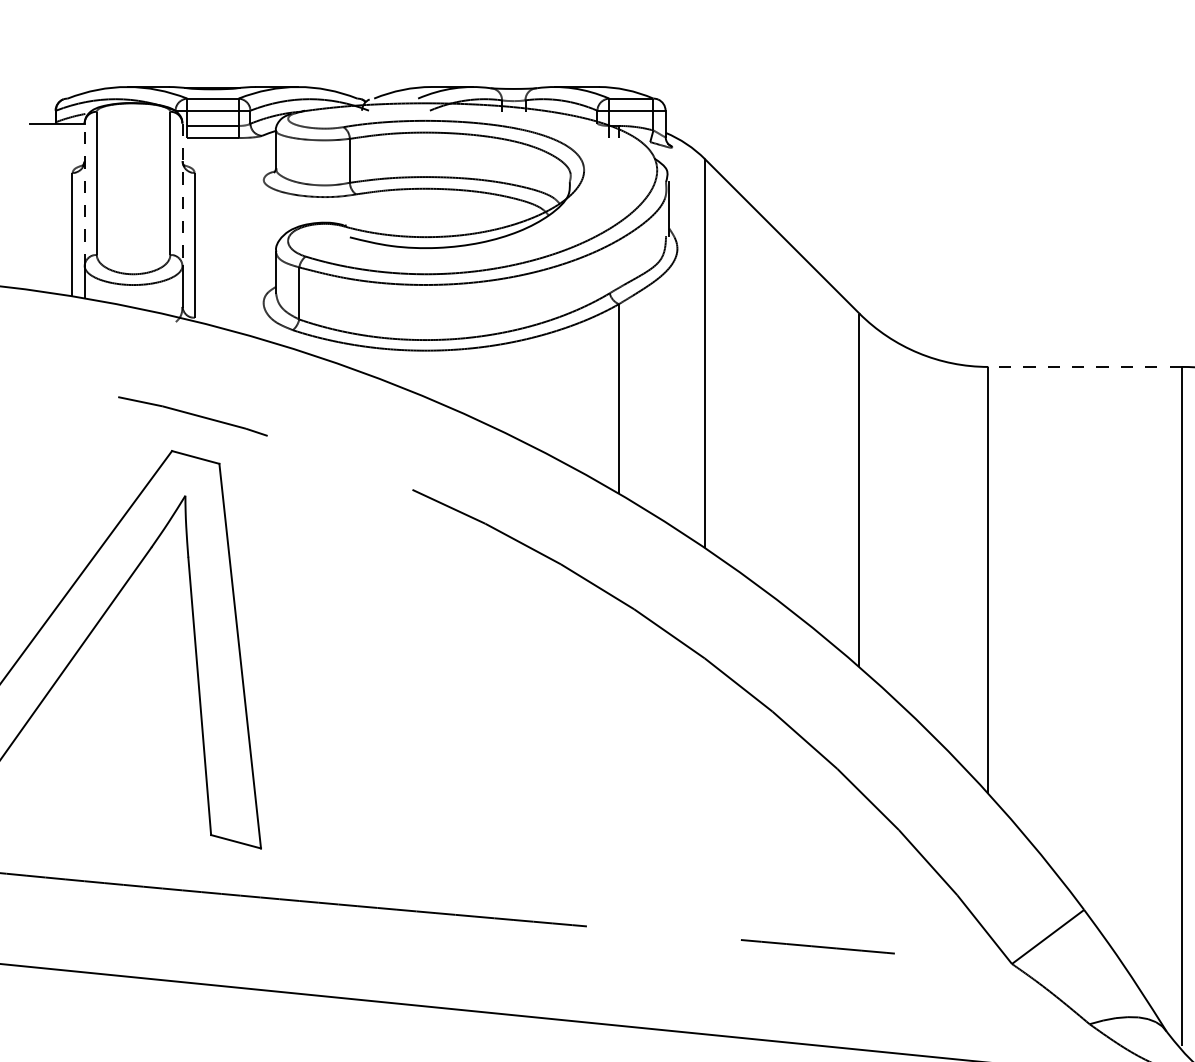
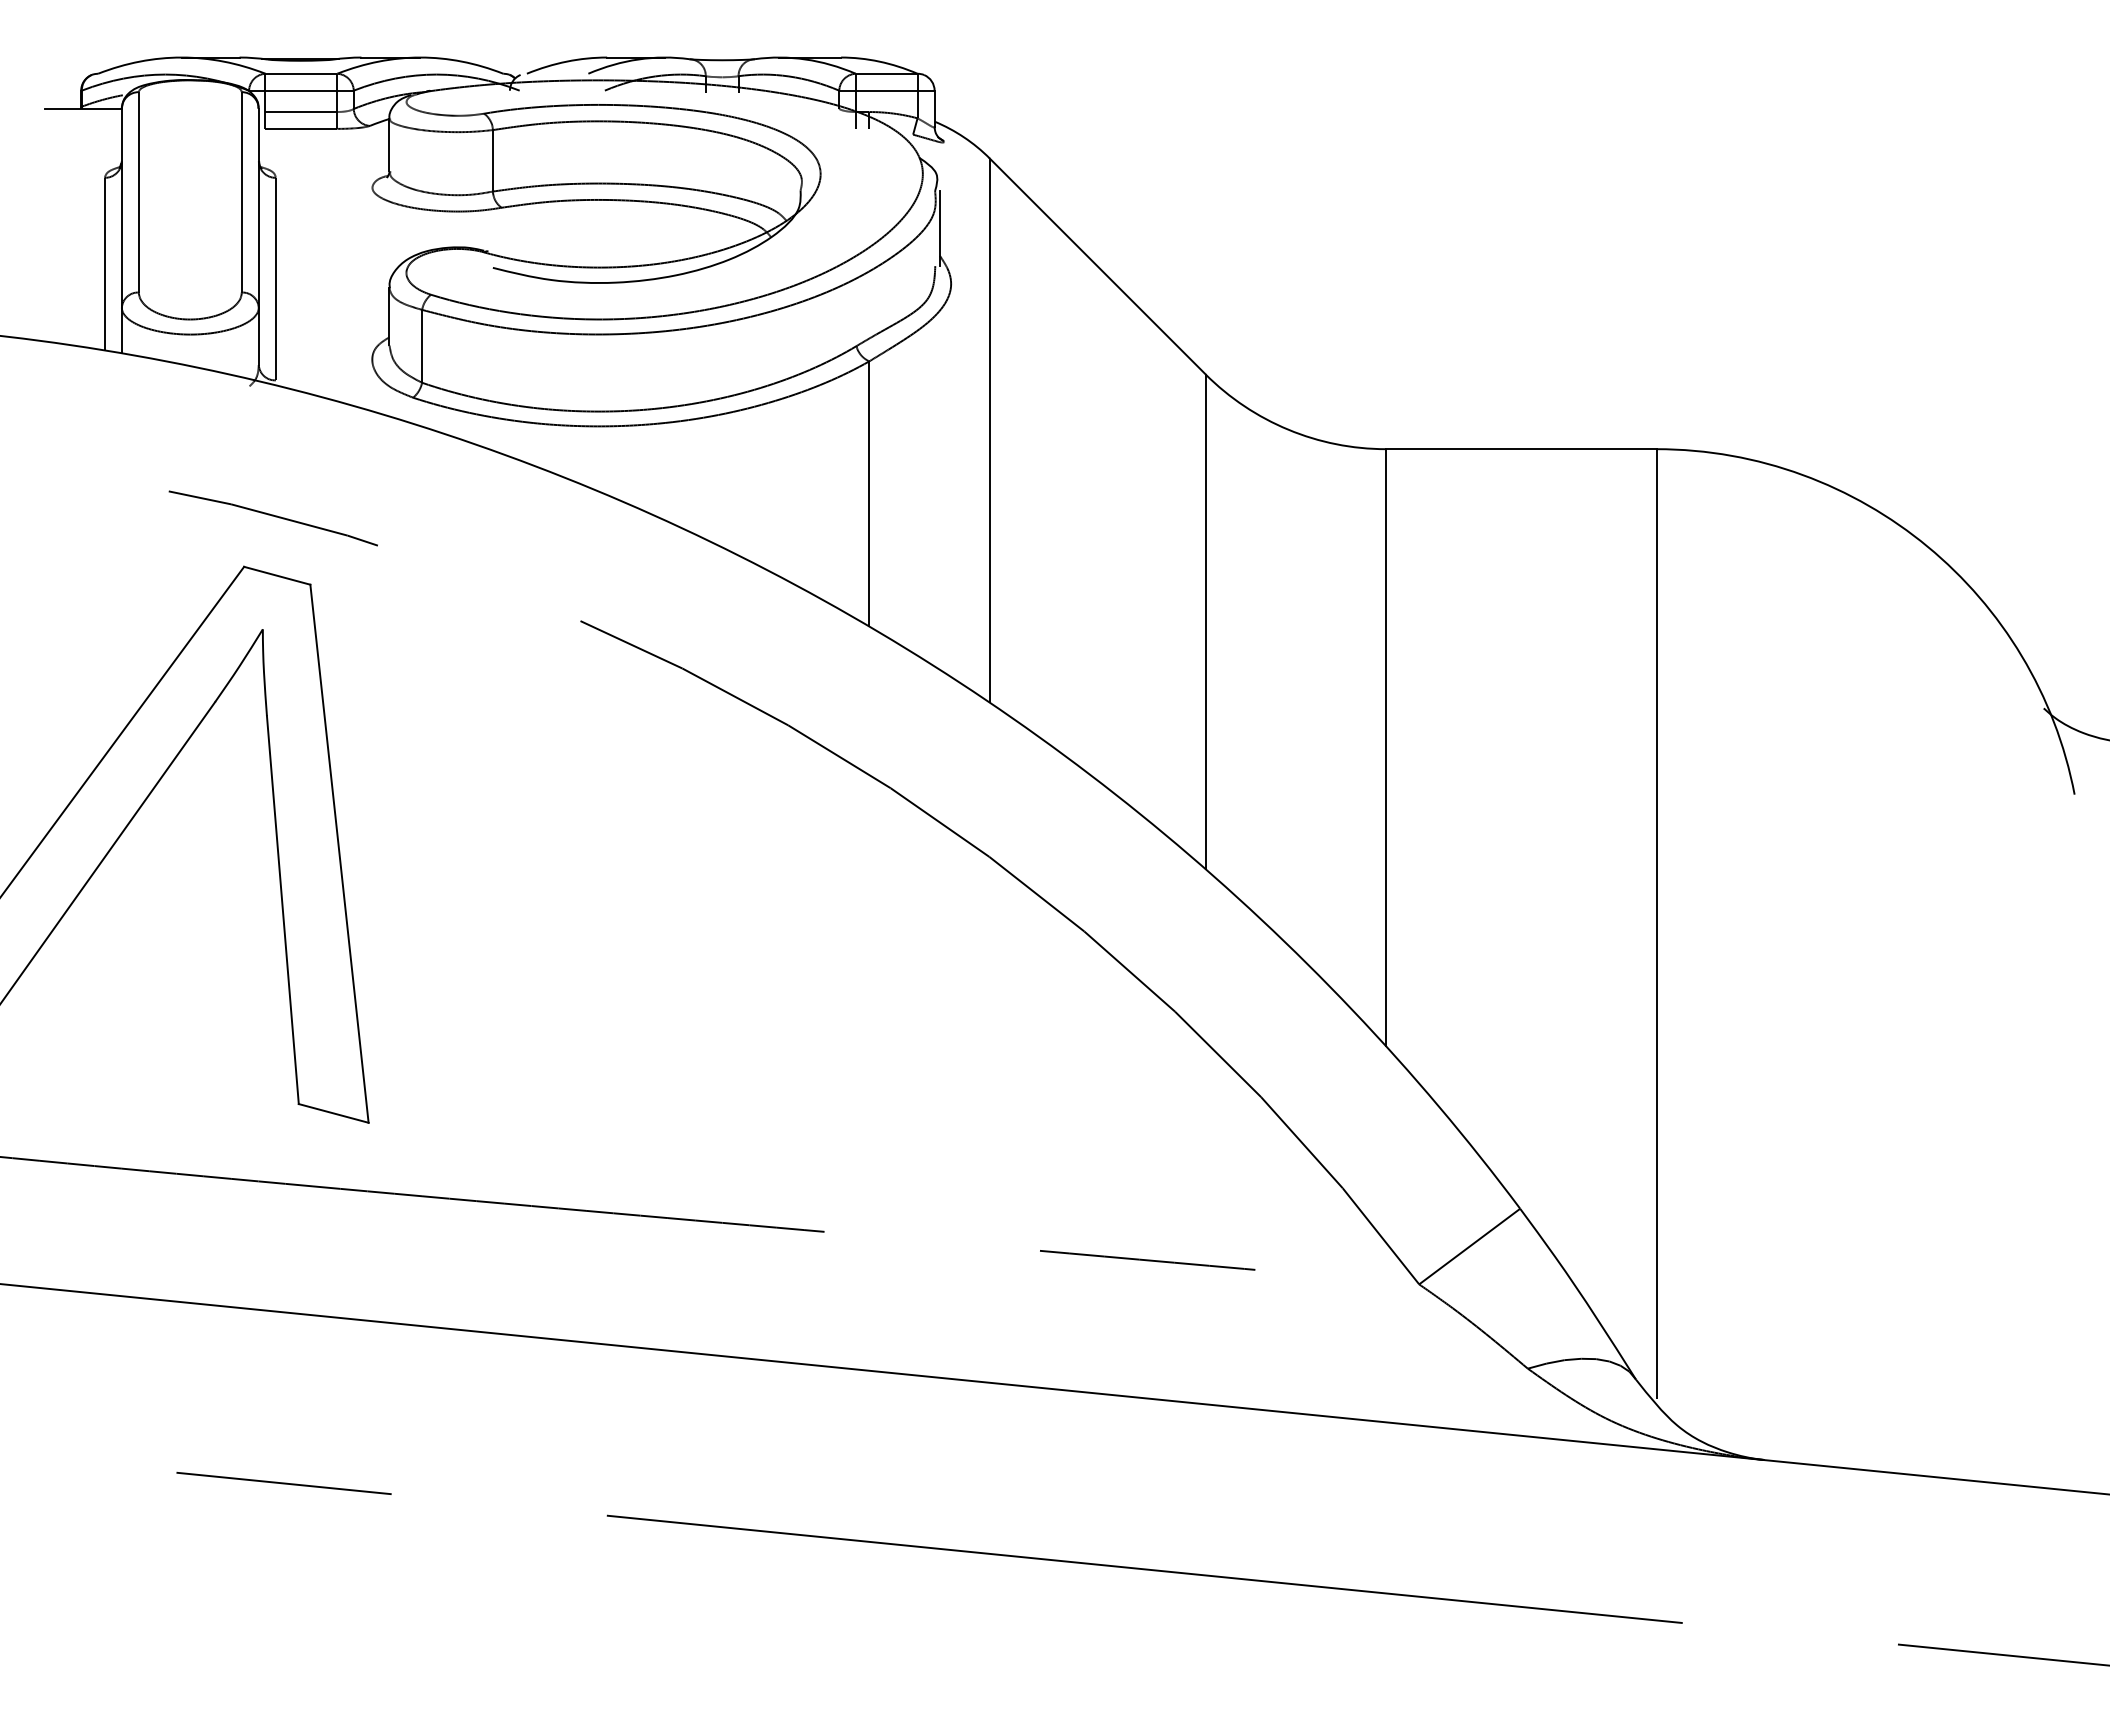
line: (84, 194) -> (121, 208), dashed -> solid
line: (182, 194) -> (258, 208), dashed -> solid
line: (1084, 367) -> (1520, 449), dashed -> solid

